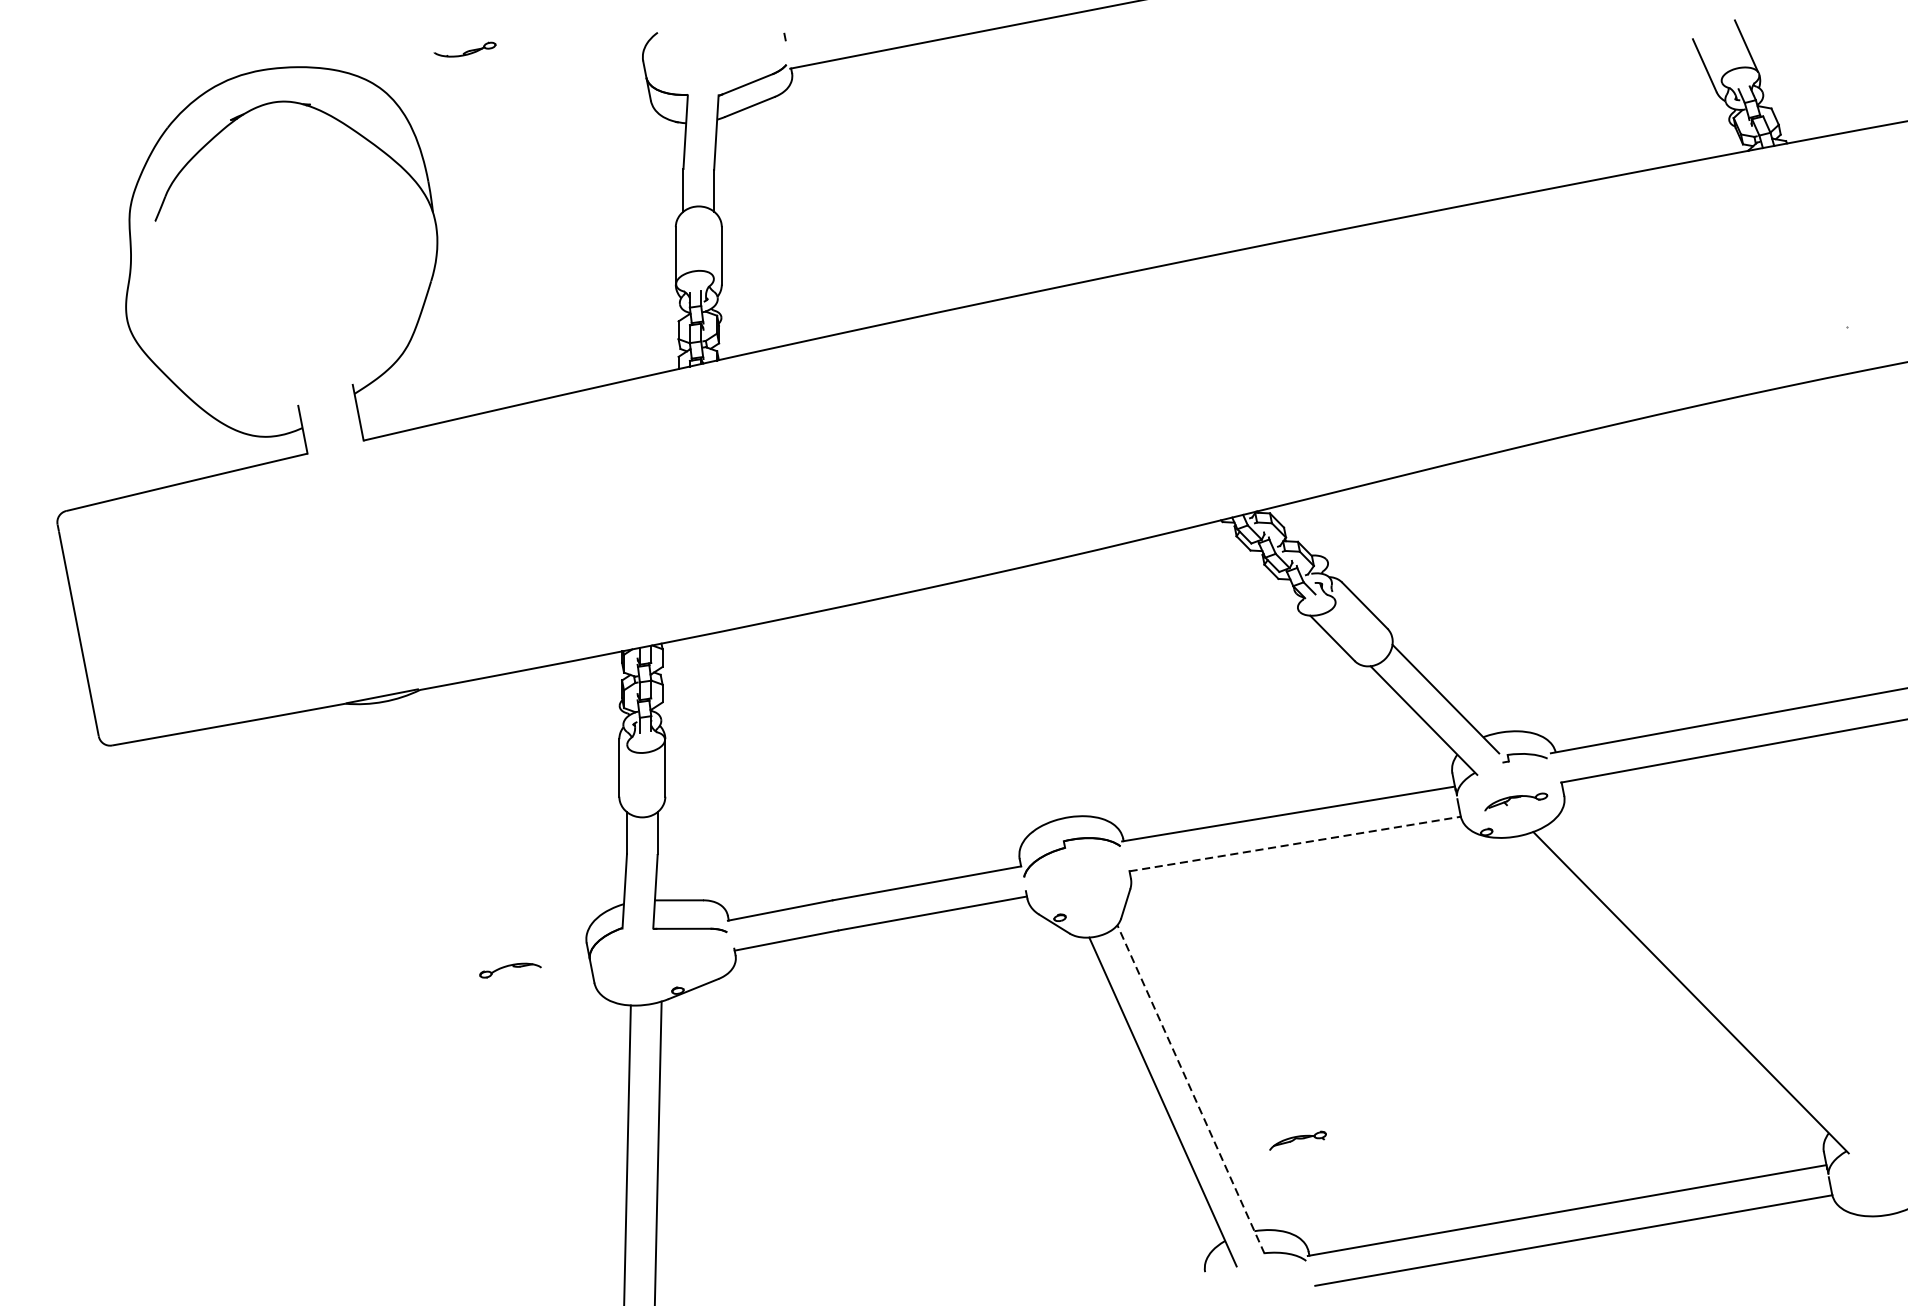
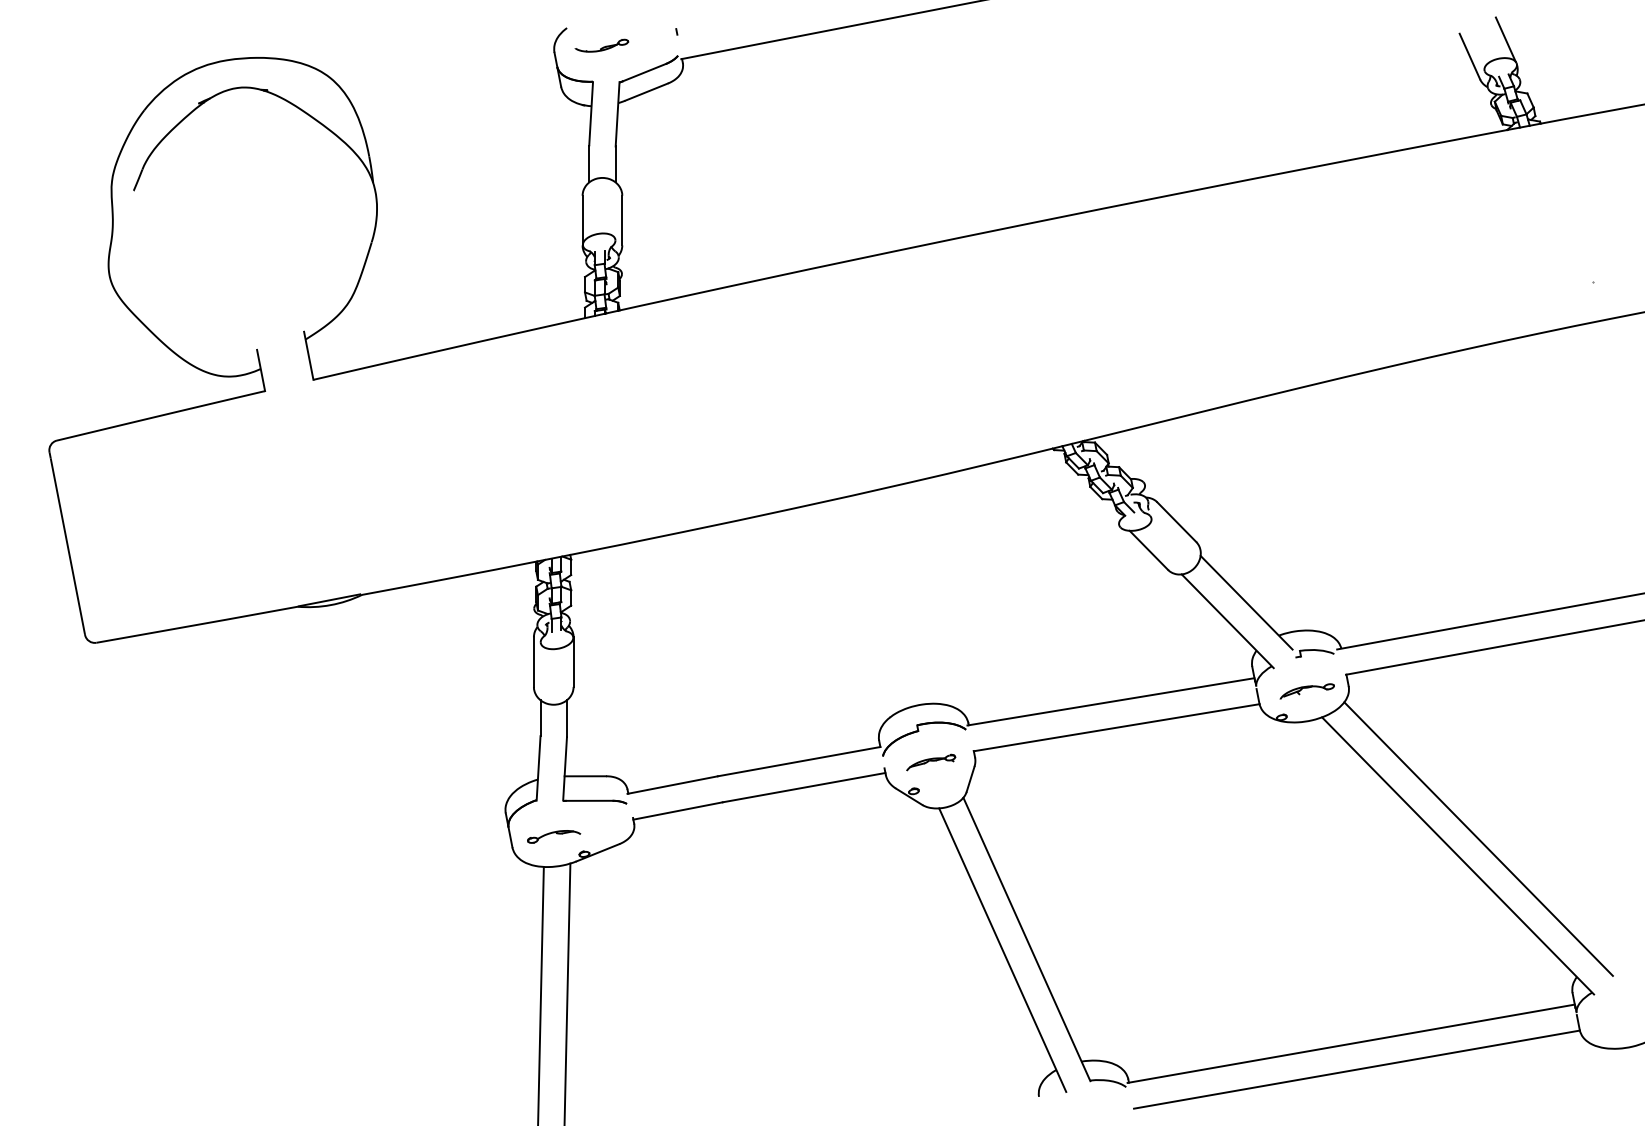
part: (464, 49) -> (601, 45), moved
line: (1294, 843) -> (1116, 727), dashed -> solid
part: (510, 970) -> (554, 836), moved
line: (1714, 972) -> (1478, 838), added
line: (1190, 1089) -> (1026, 939), dashed -> solid
part: (1298, 1140) -> (931, 762), moved

